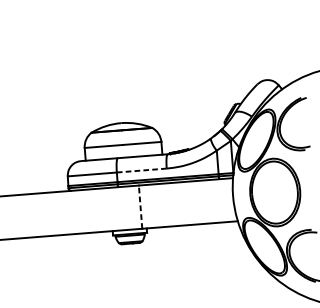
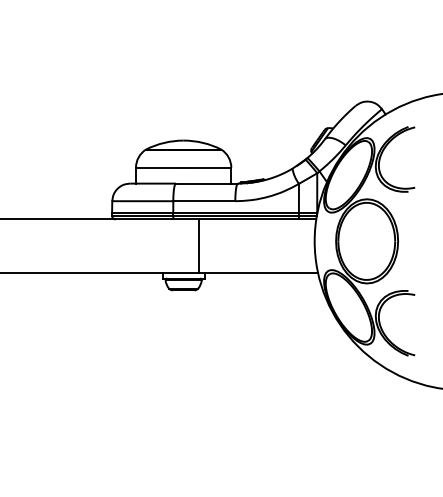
line: (141, 170) -> (203, 201), dashed -> solid
line: (140, 207) -> (199, 246), dashed -> solid

